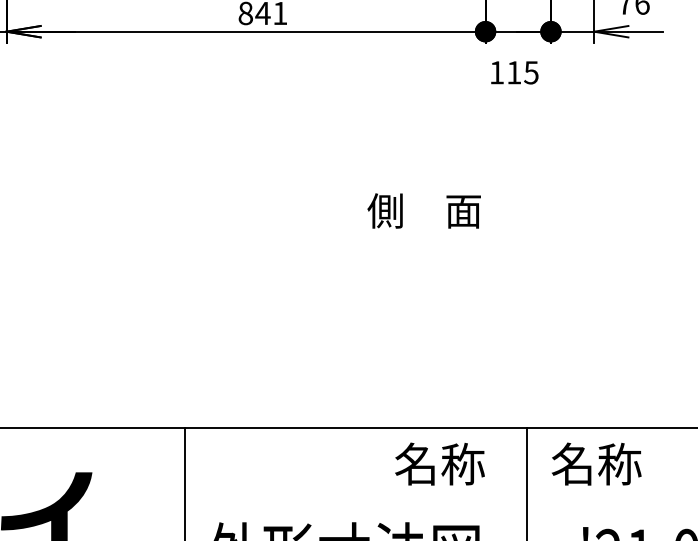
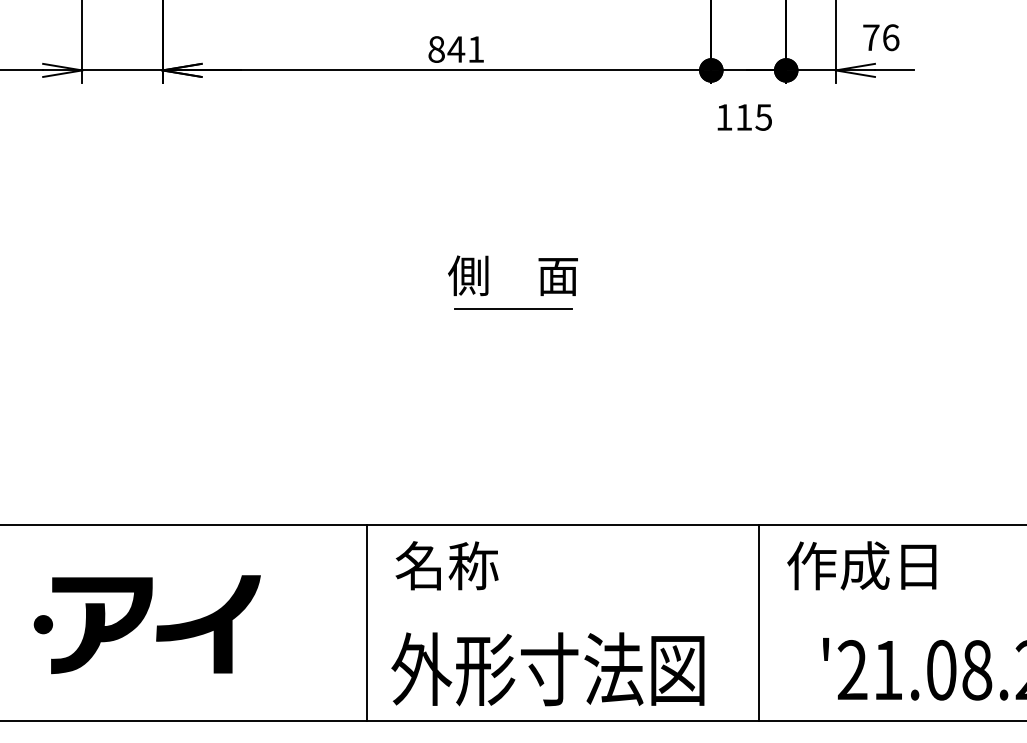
text: (423, 210) -> (512, 275), moved
line: (312, 239) -> (512, 308), added
text: (439, 463) -> (446, 565), moved
text: (616, 463) -> (861, 565), 名称 -> 作成日

